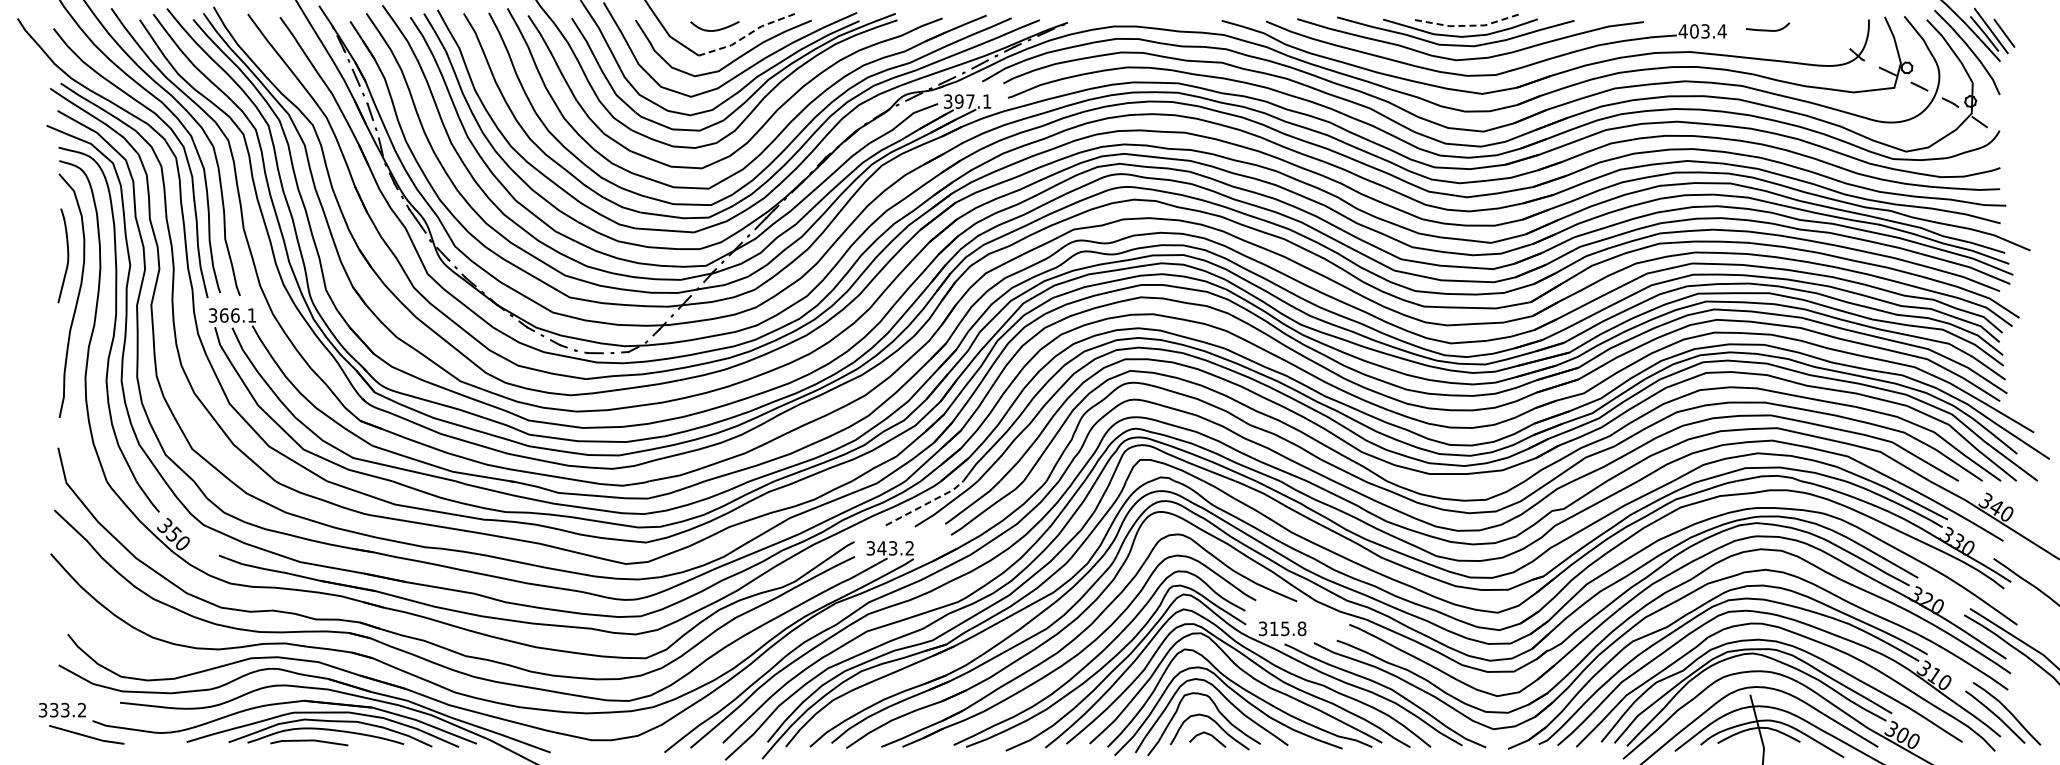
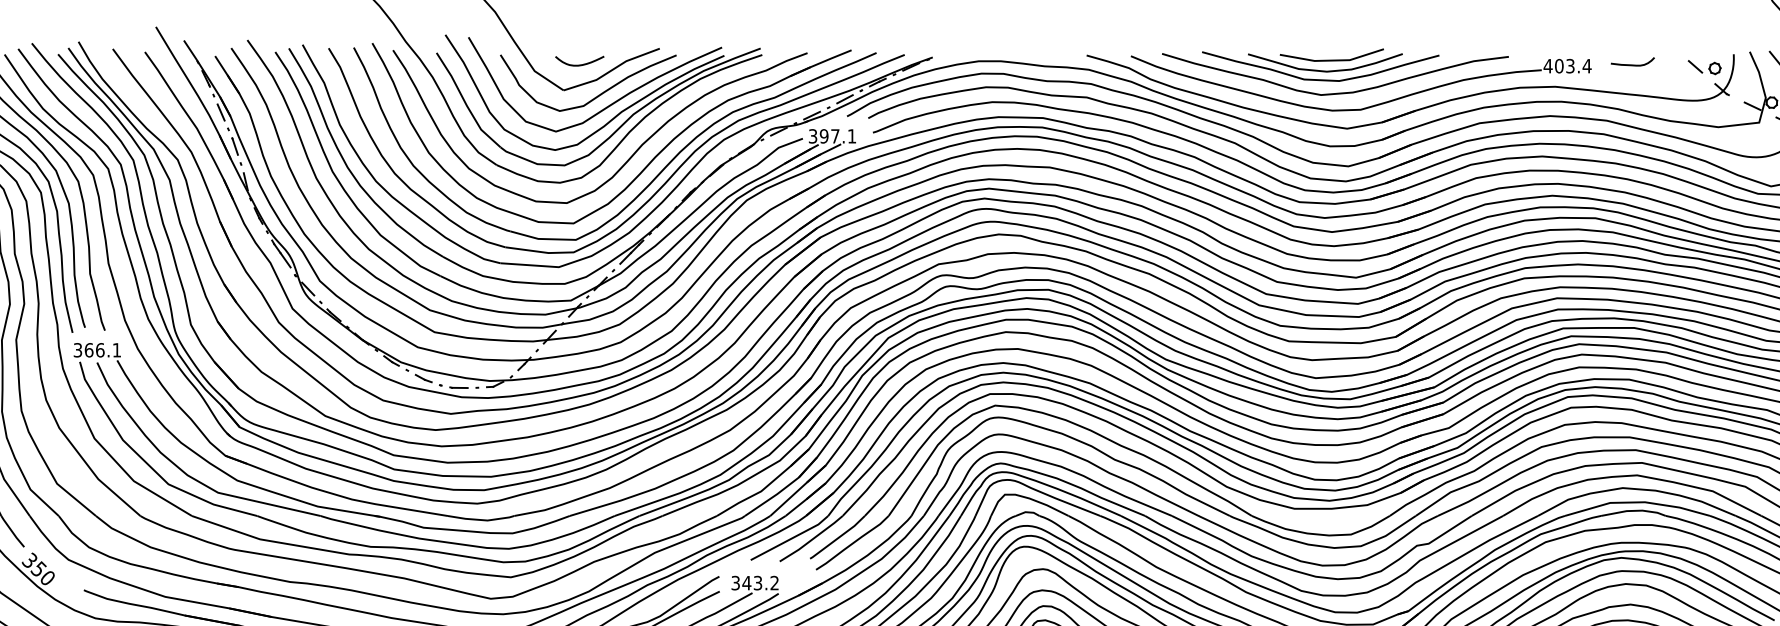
line: (1467, 25) -> (1332, 60), dashed -> solid
part: (1839, 32) -> (1704, 67), added
line: (746, 35) -> (611, 70), dashed -> solid
line: (926, 504) -> (791, 539), dashed -> solid

